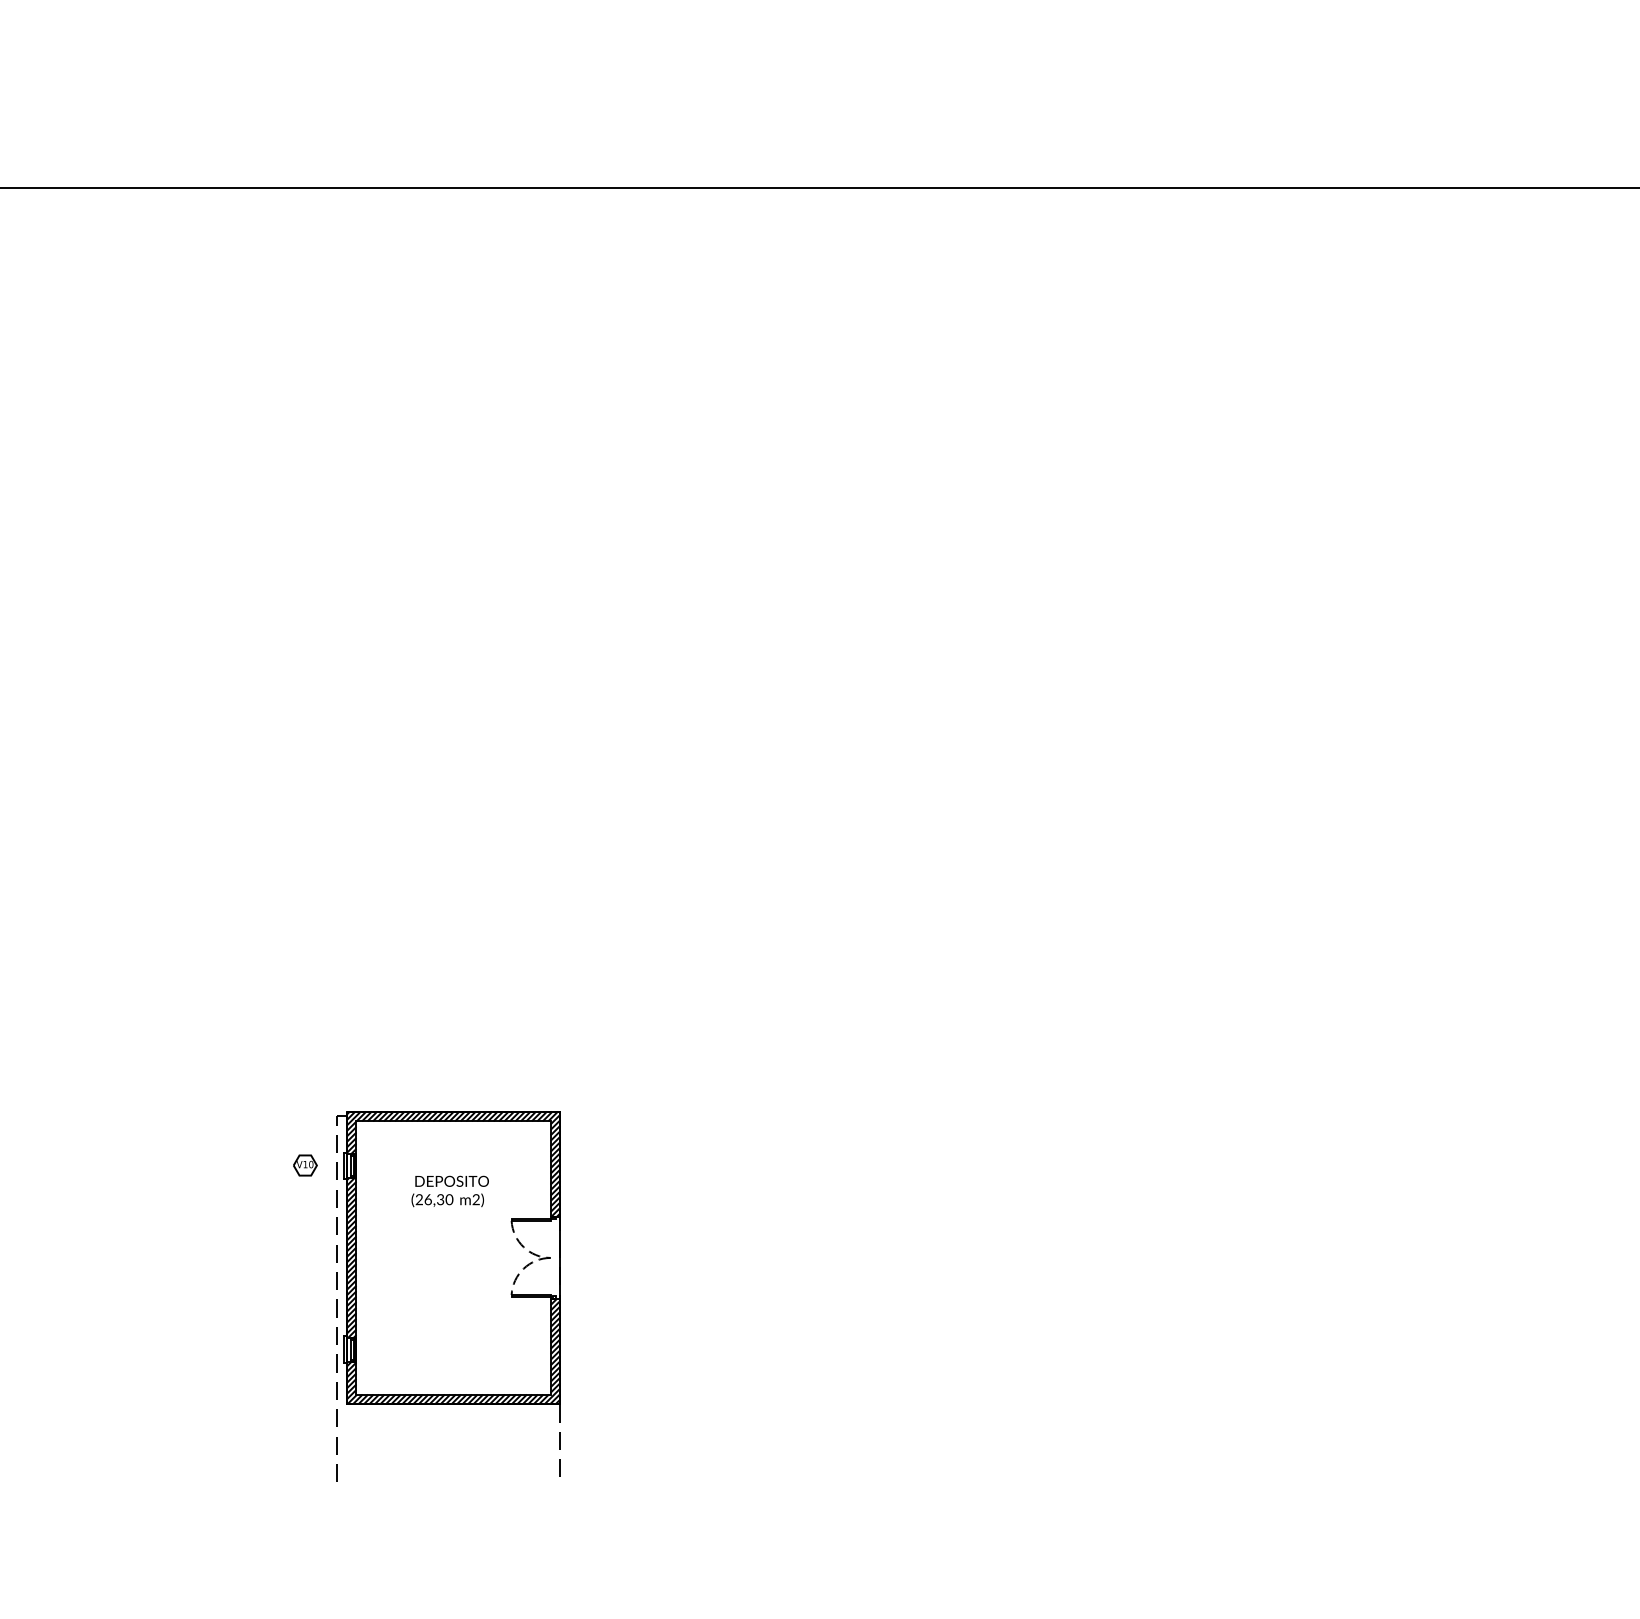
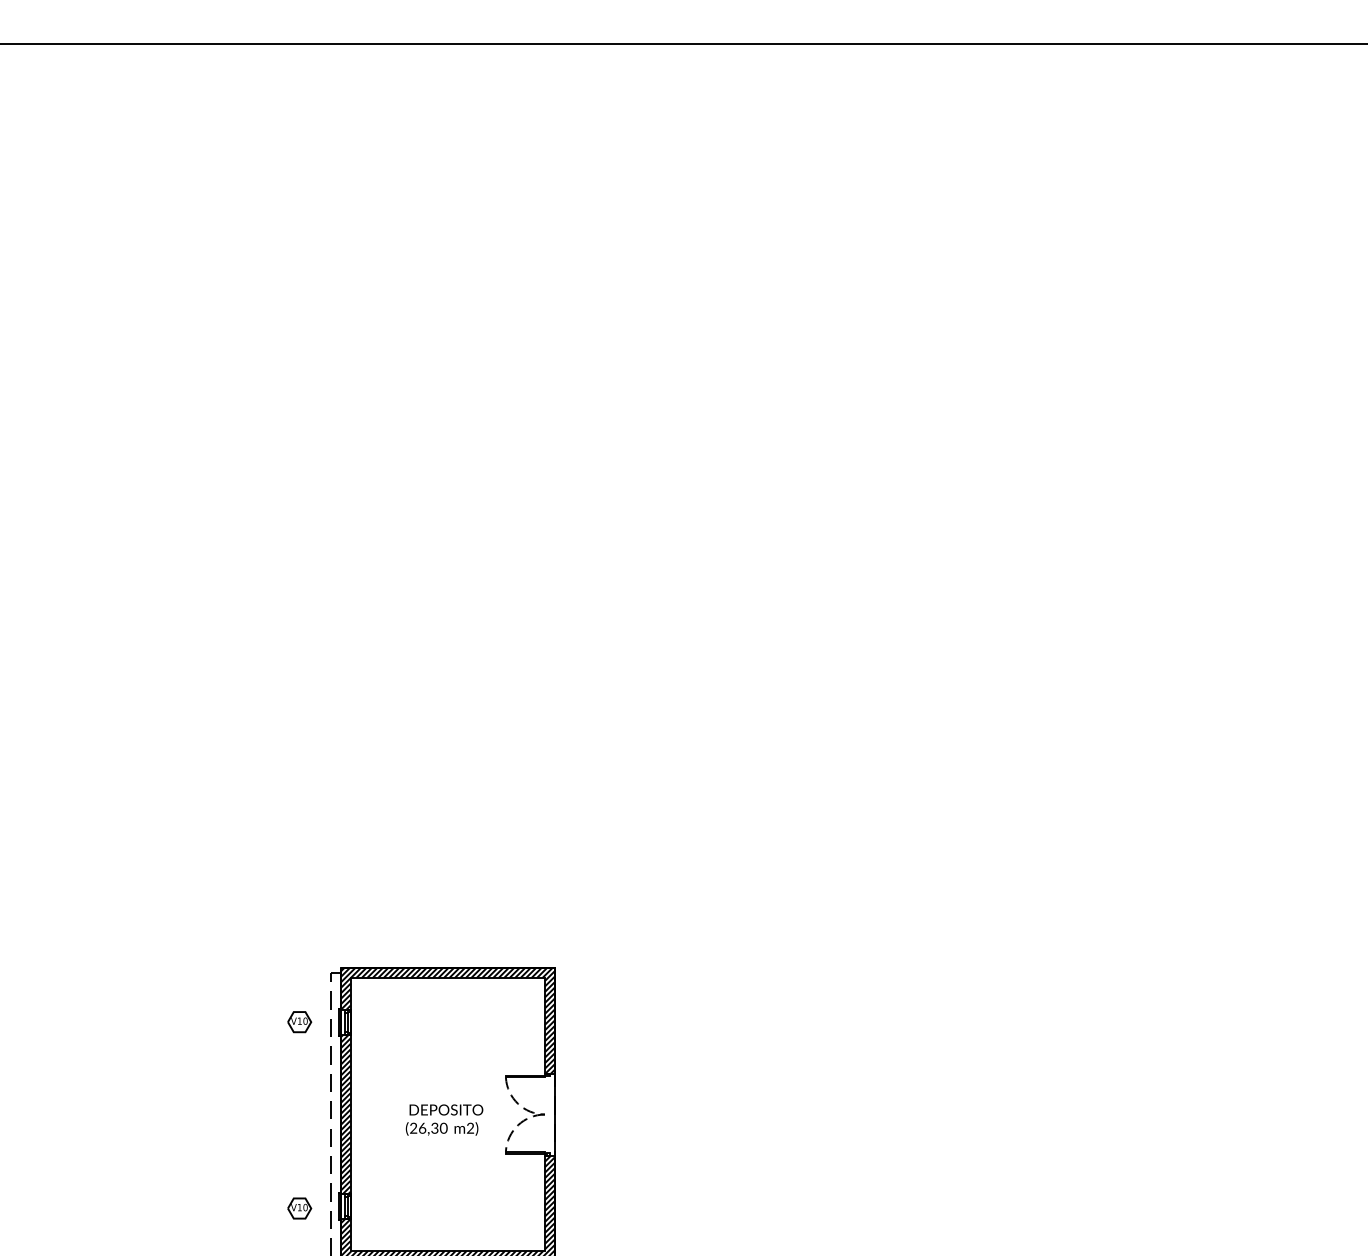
text: (449, 1191) -> (443, 1120), moved
part: (305, 1351) -> (299, 1208), added

